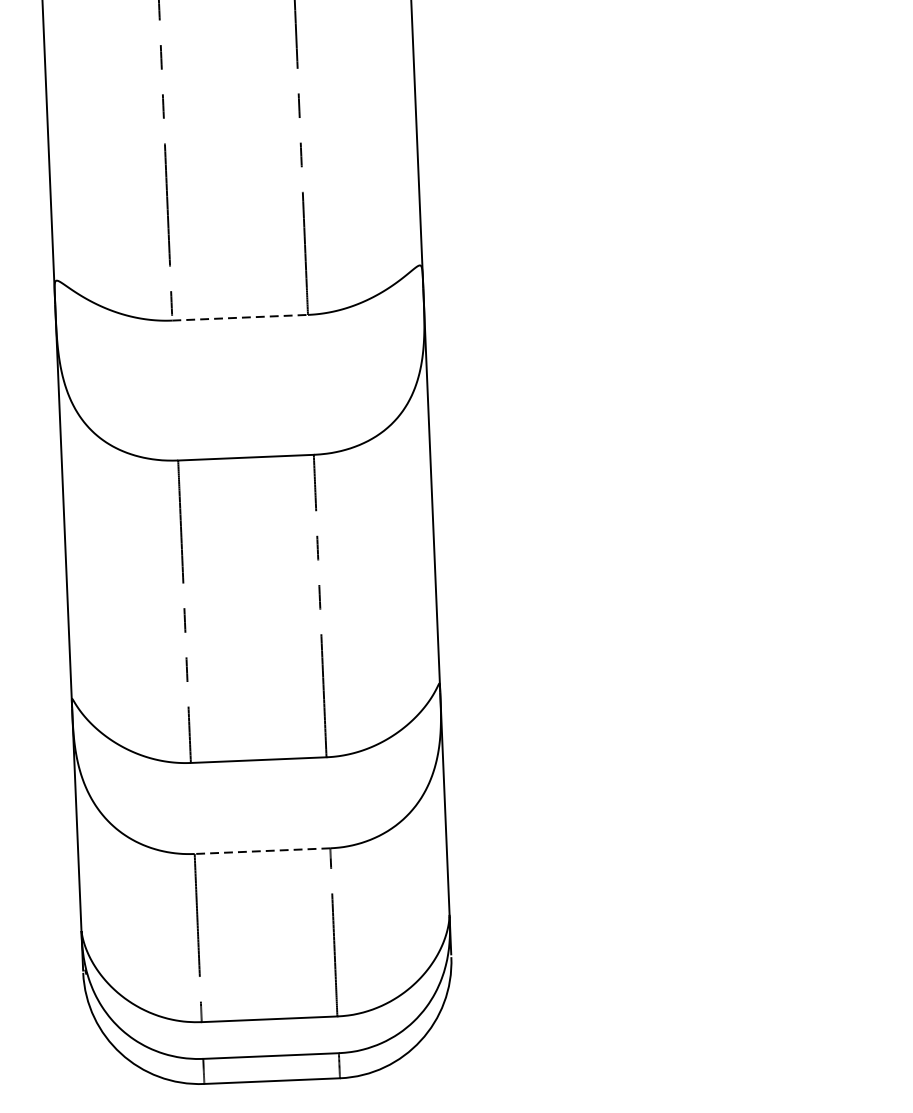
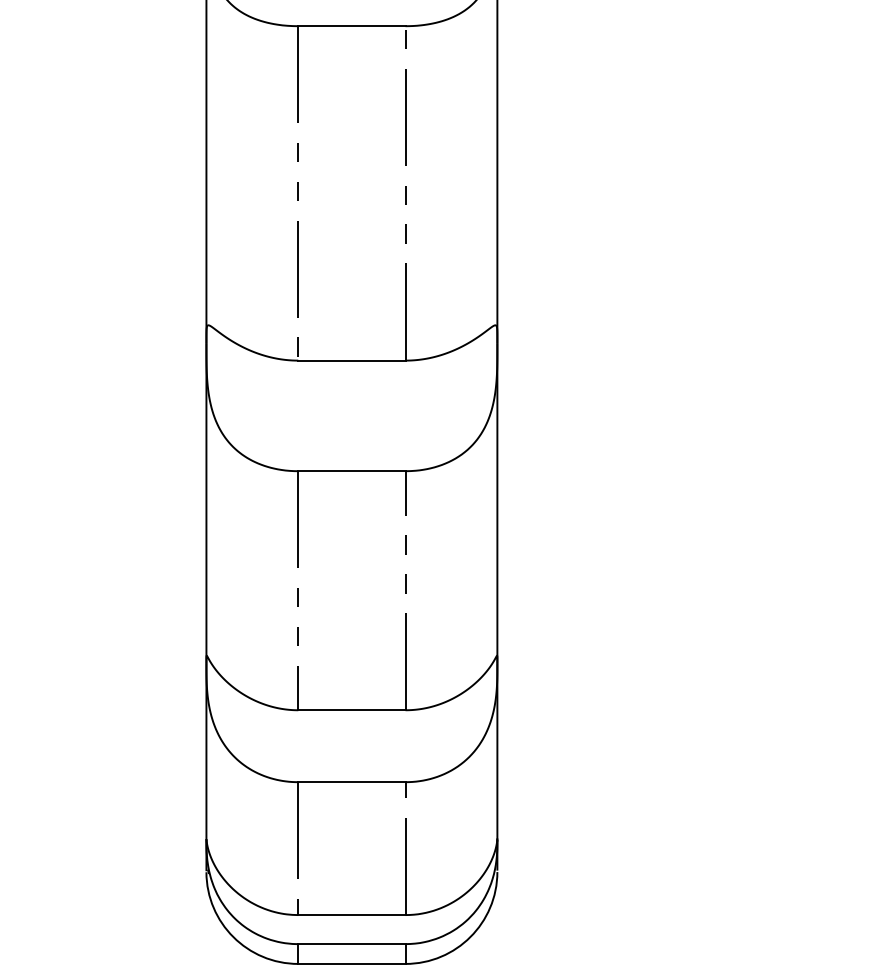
line: (239, 317) -> (351, 360), dashed -> solid
line: (262, 851) -> (351, 782), dashed -> solid

